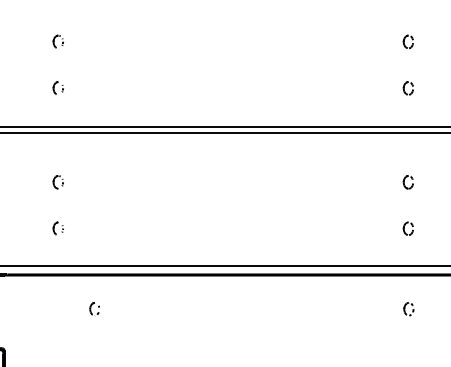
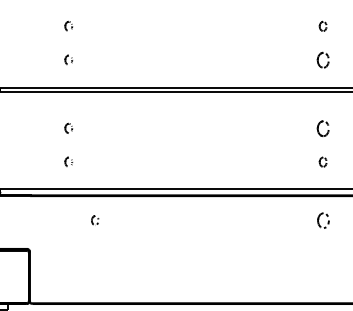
part: (407, 87) -> (322, 59), size x1.6
part: (407, 181) -> (322, 127), size x1.6
part: (408, 309) -> (323, 220), size x1.6

